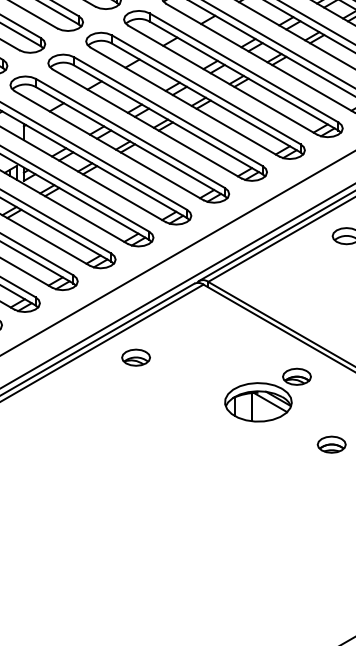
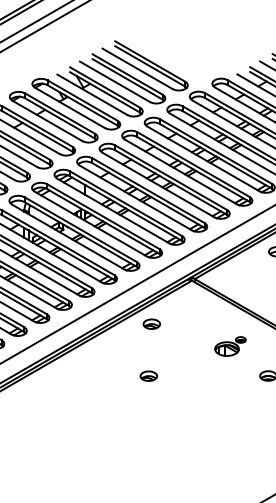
part: (268, 395) -> (230, 346), size x0.6
part: (130, 443) -> (148, 375), added

